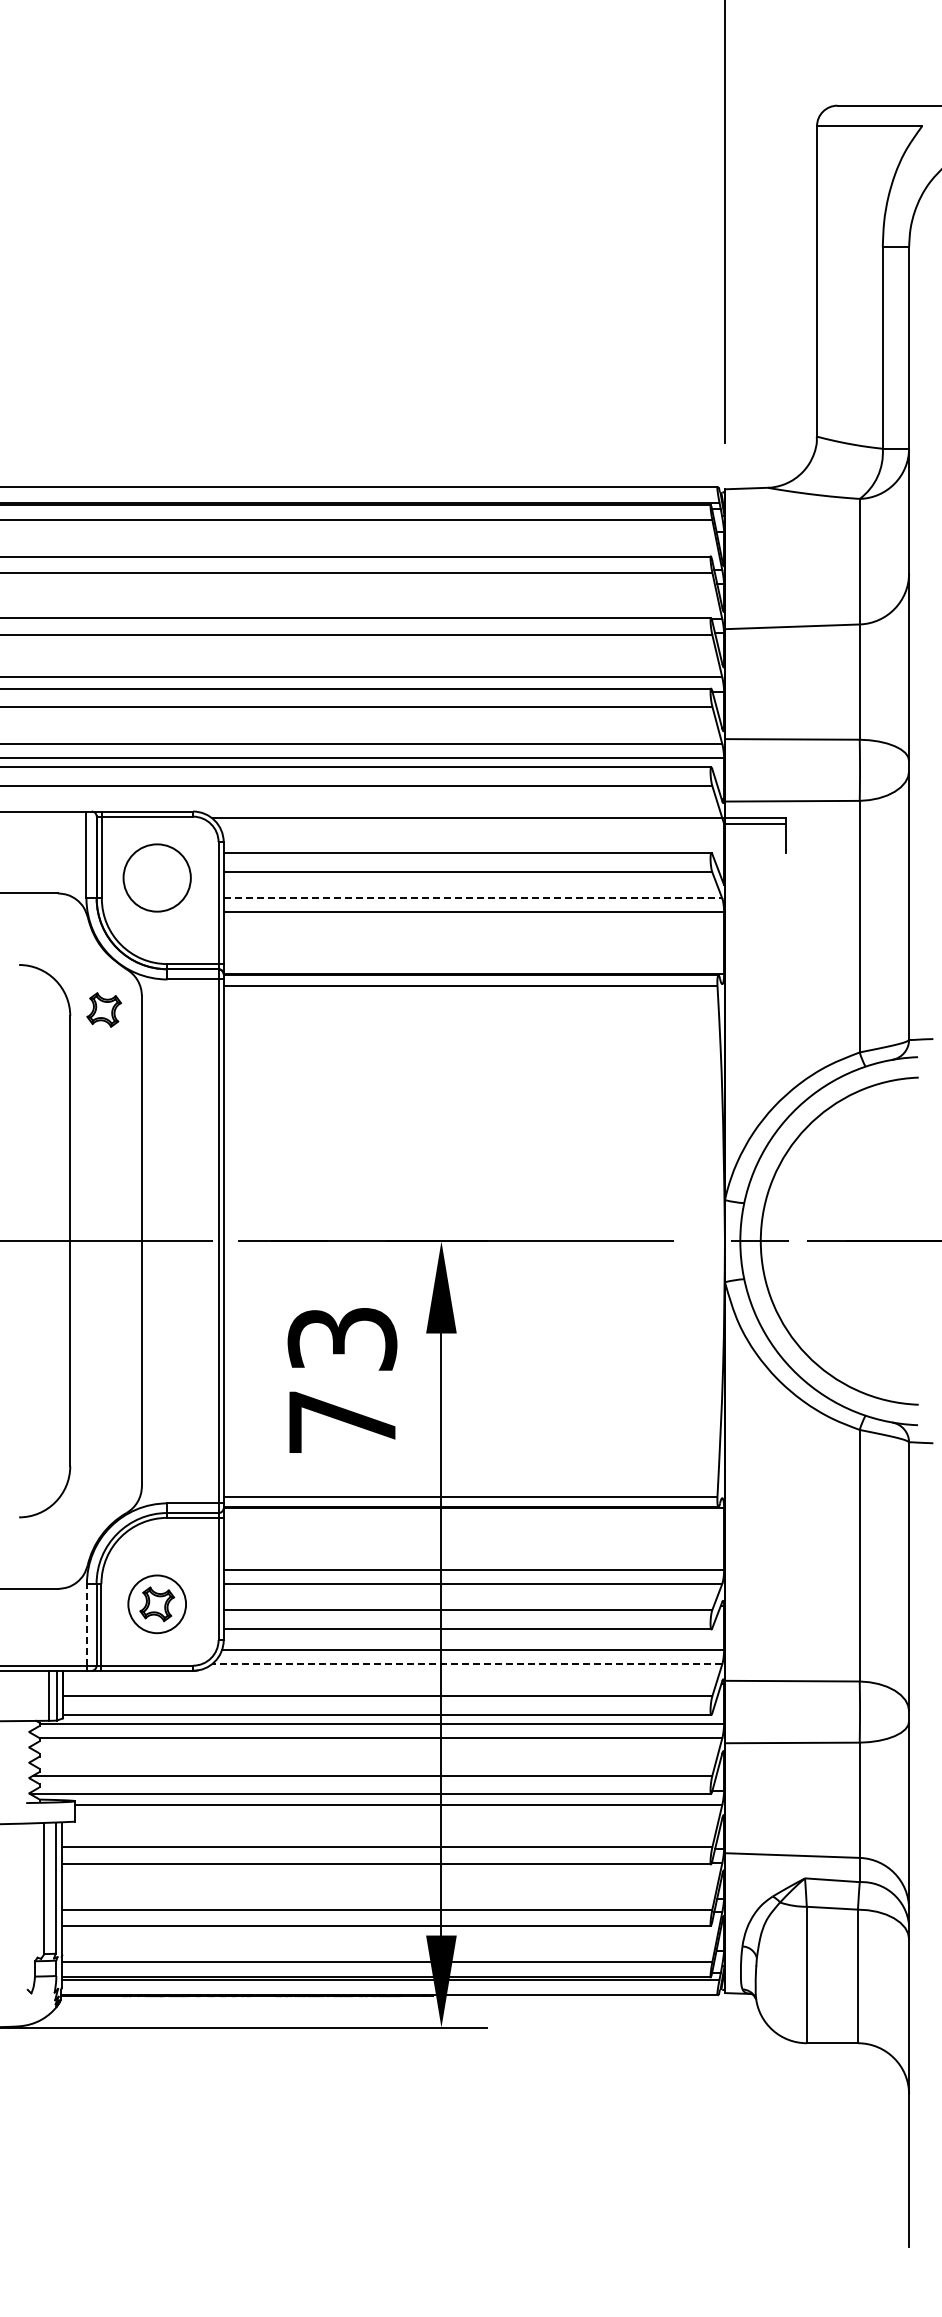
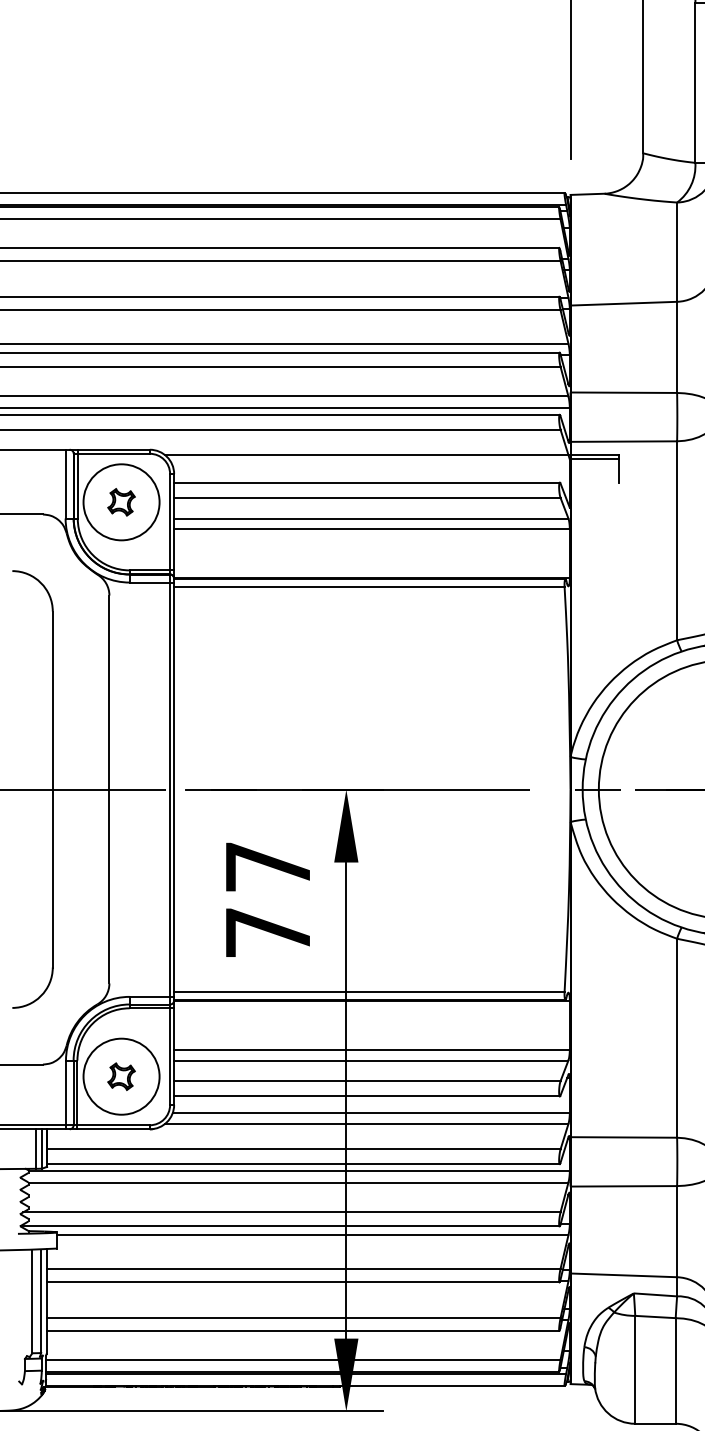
circle: (157, 877) -> (121, 501), size x1.43
line: (473, 898) -> (371, 518), dashed -> solid
part: (104, 1009) -> (121, 501), moved
text: (342, 1339) -> (268, 867), 73 -> 77
circle: (157, 1604) -> (121, 1076), size x1.67
line: (86, 1624) -> (65, 1092), dashed -> solid
line: (466, 1664) -> (366, 1124), dashed -> solid

